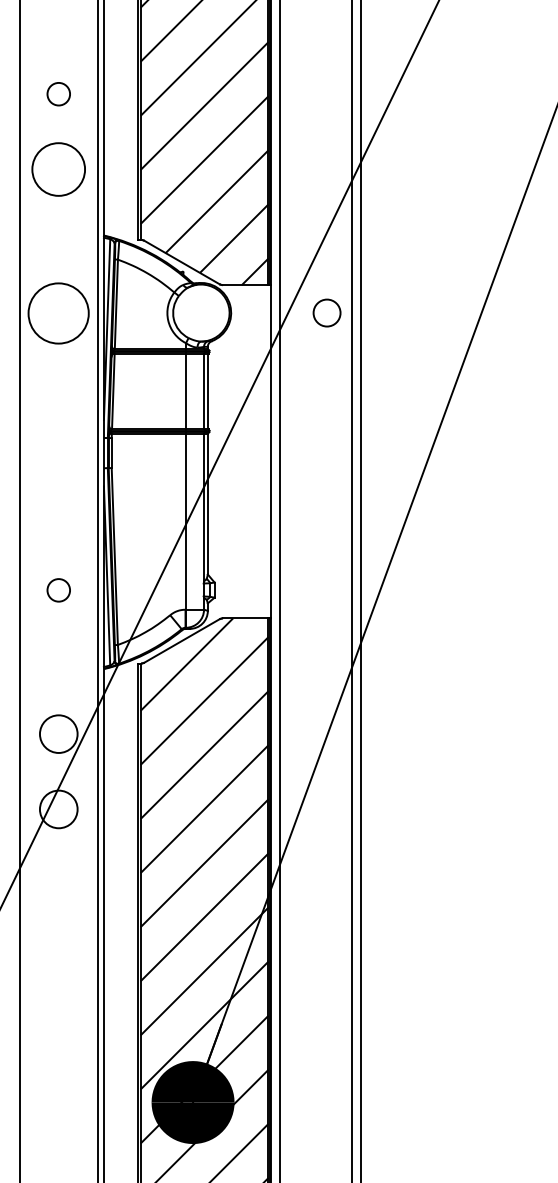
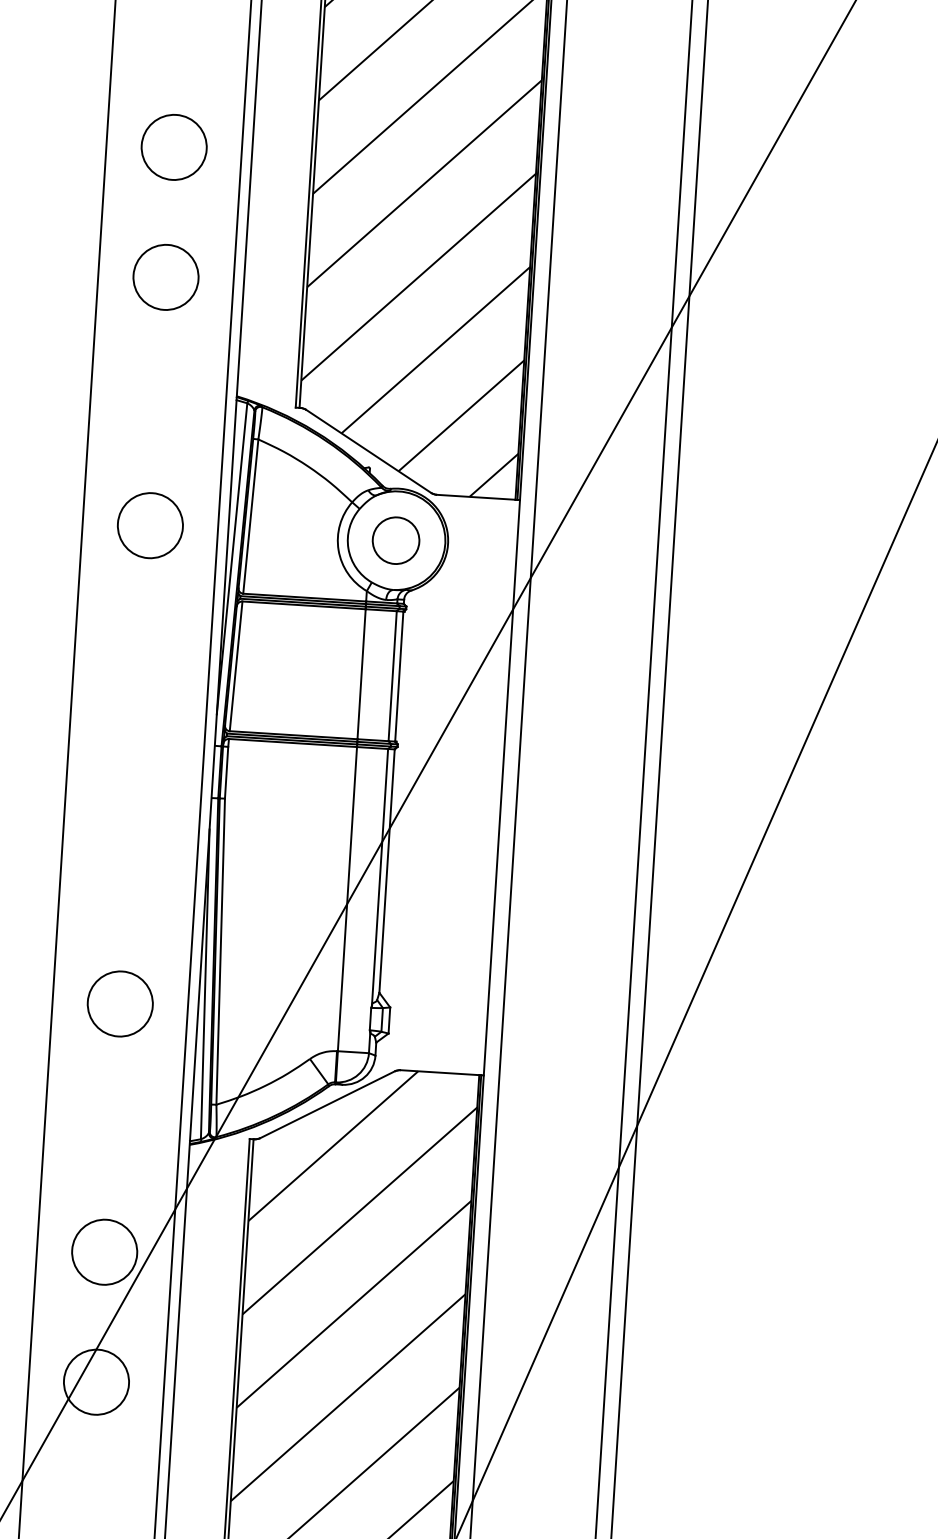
circle: (58, 94) -> (173, 147), size x1.67
circle: (58, 169) -> (165, 277), size x0.71
circle: (58, 312) -> (149, 524), size x0.62
circle: (326, 312) -> (395, 539), moved
circle: (58, 590) -> (119, 1004), size x1.67

